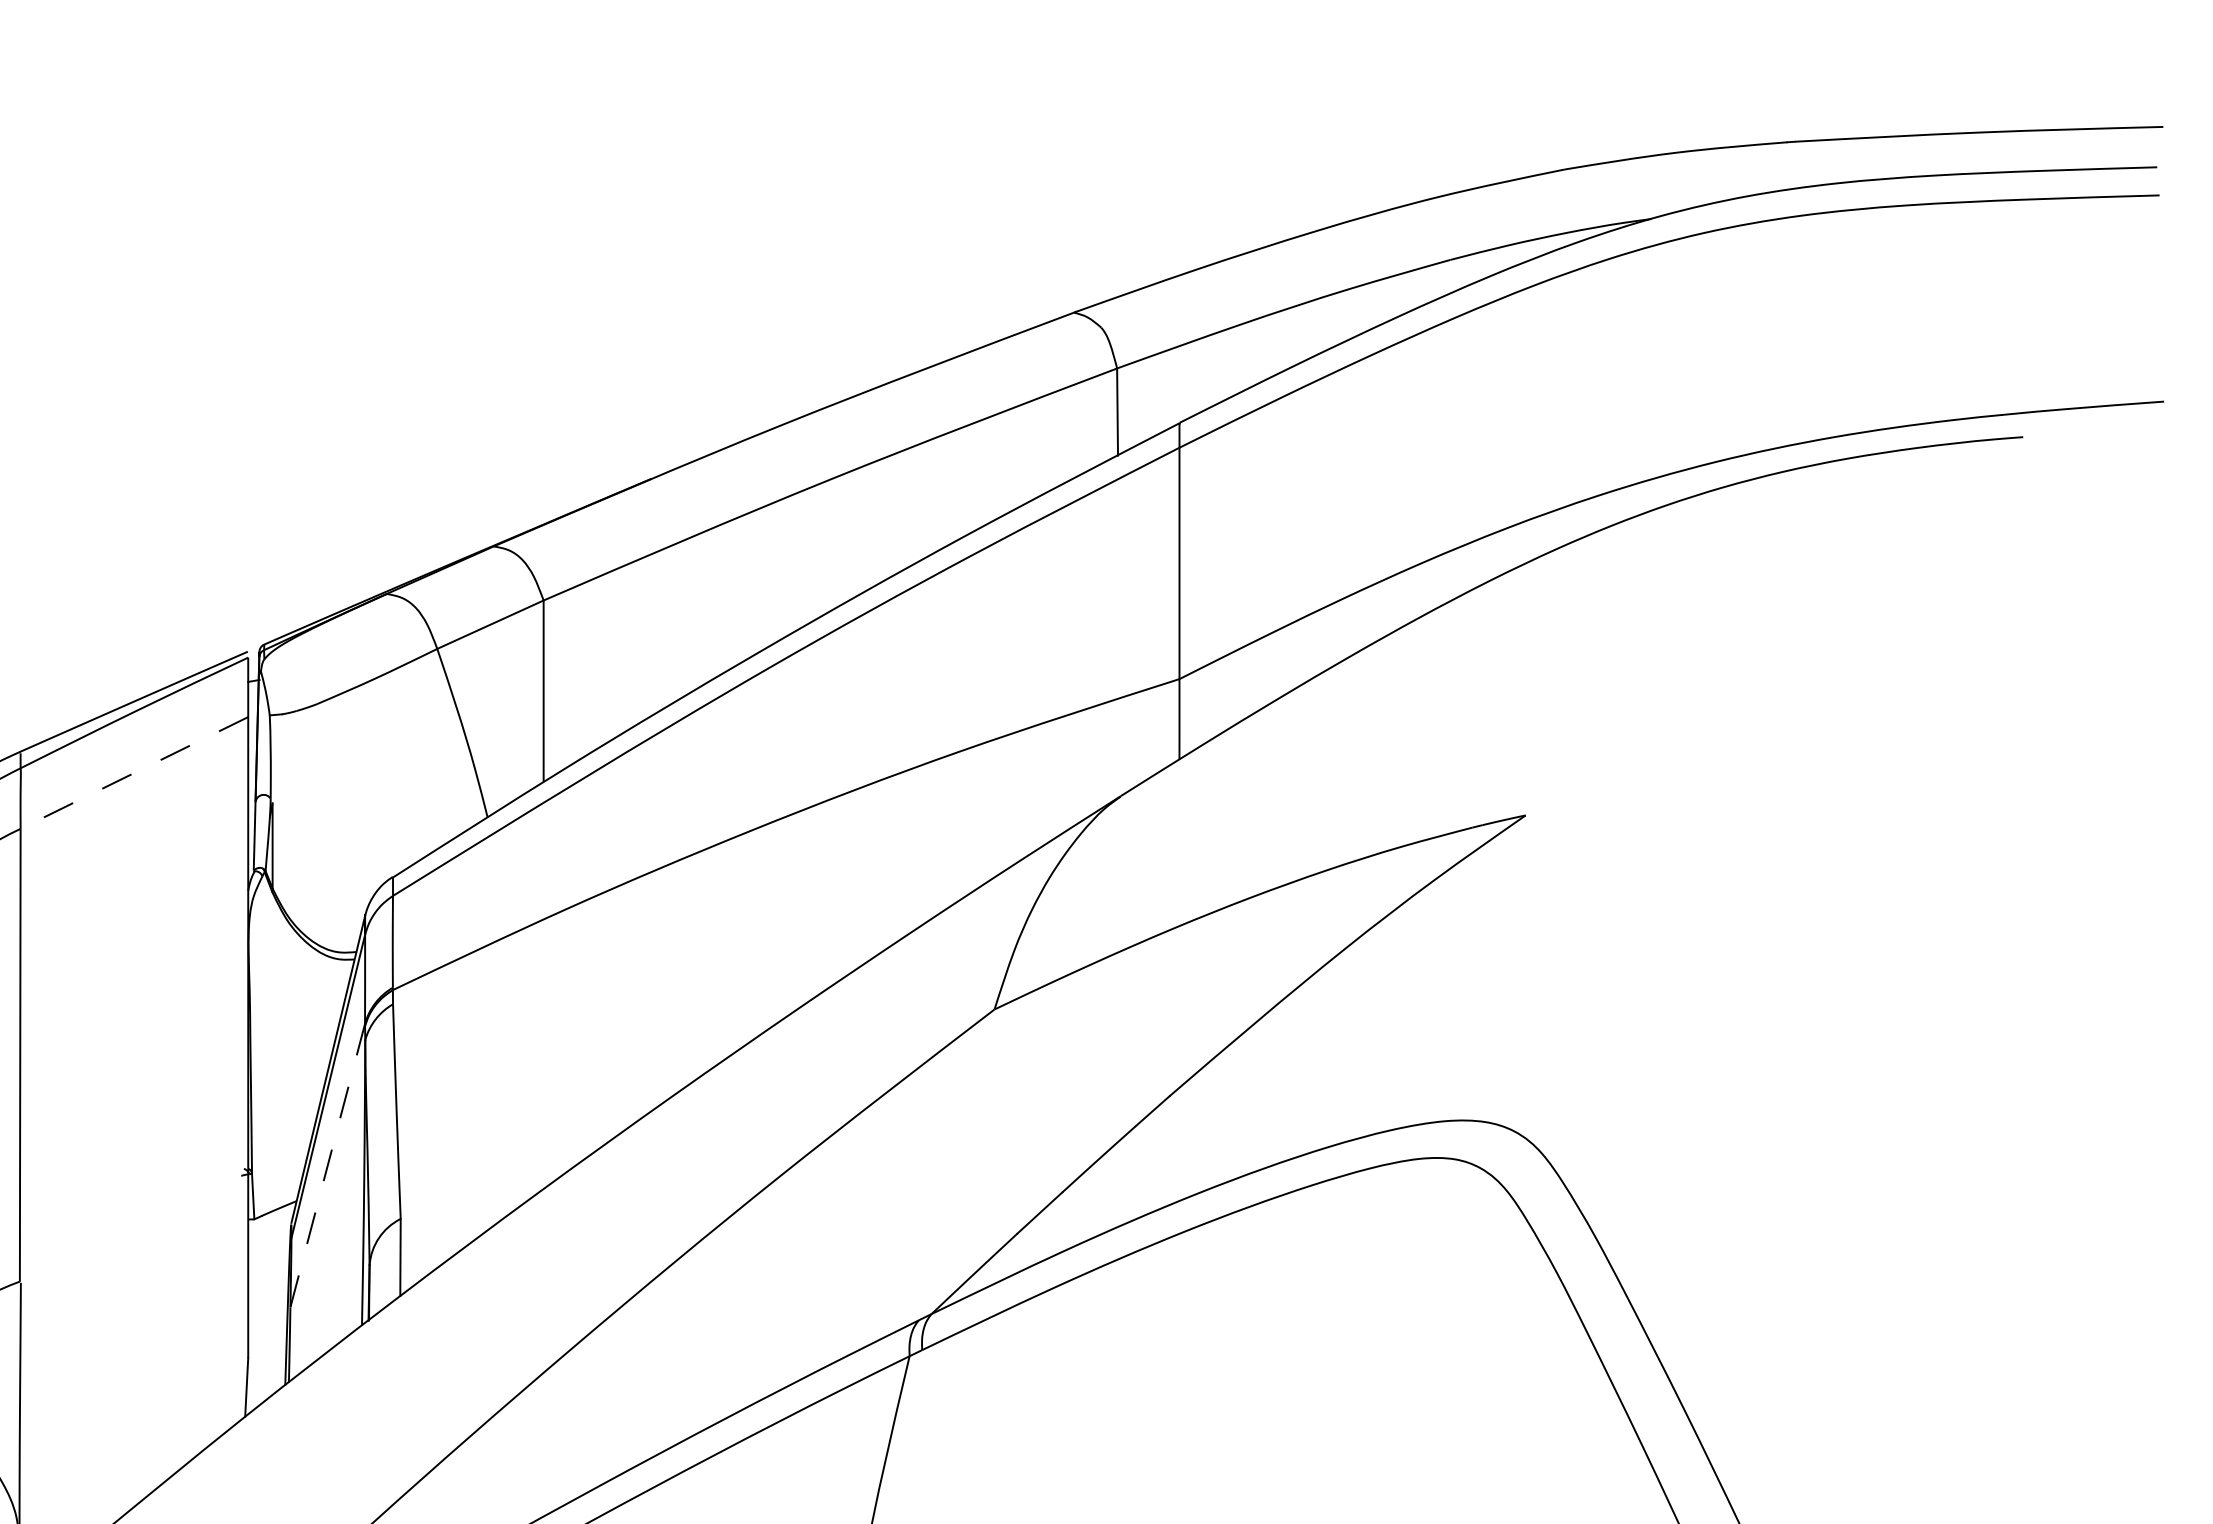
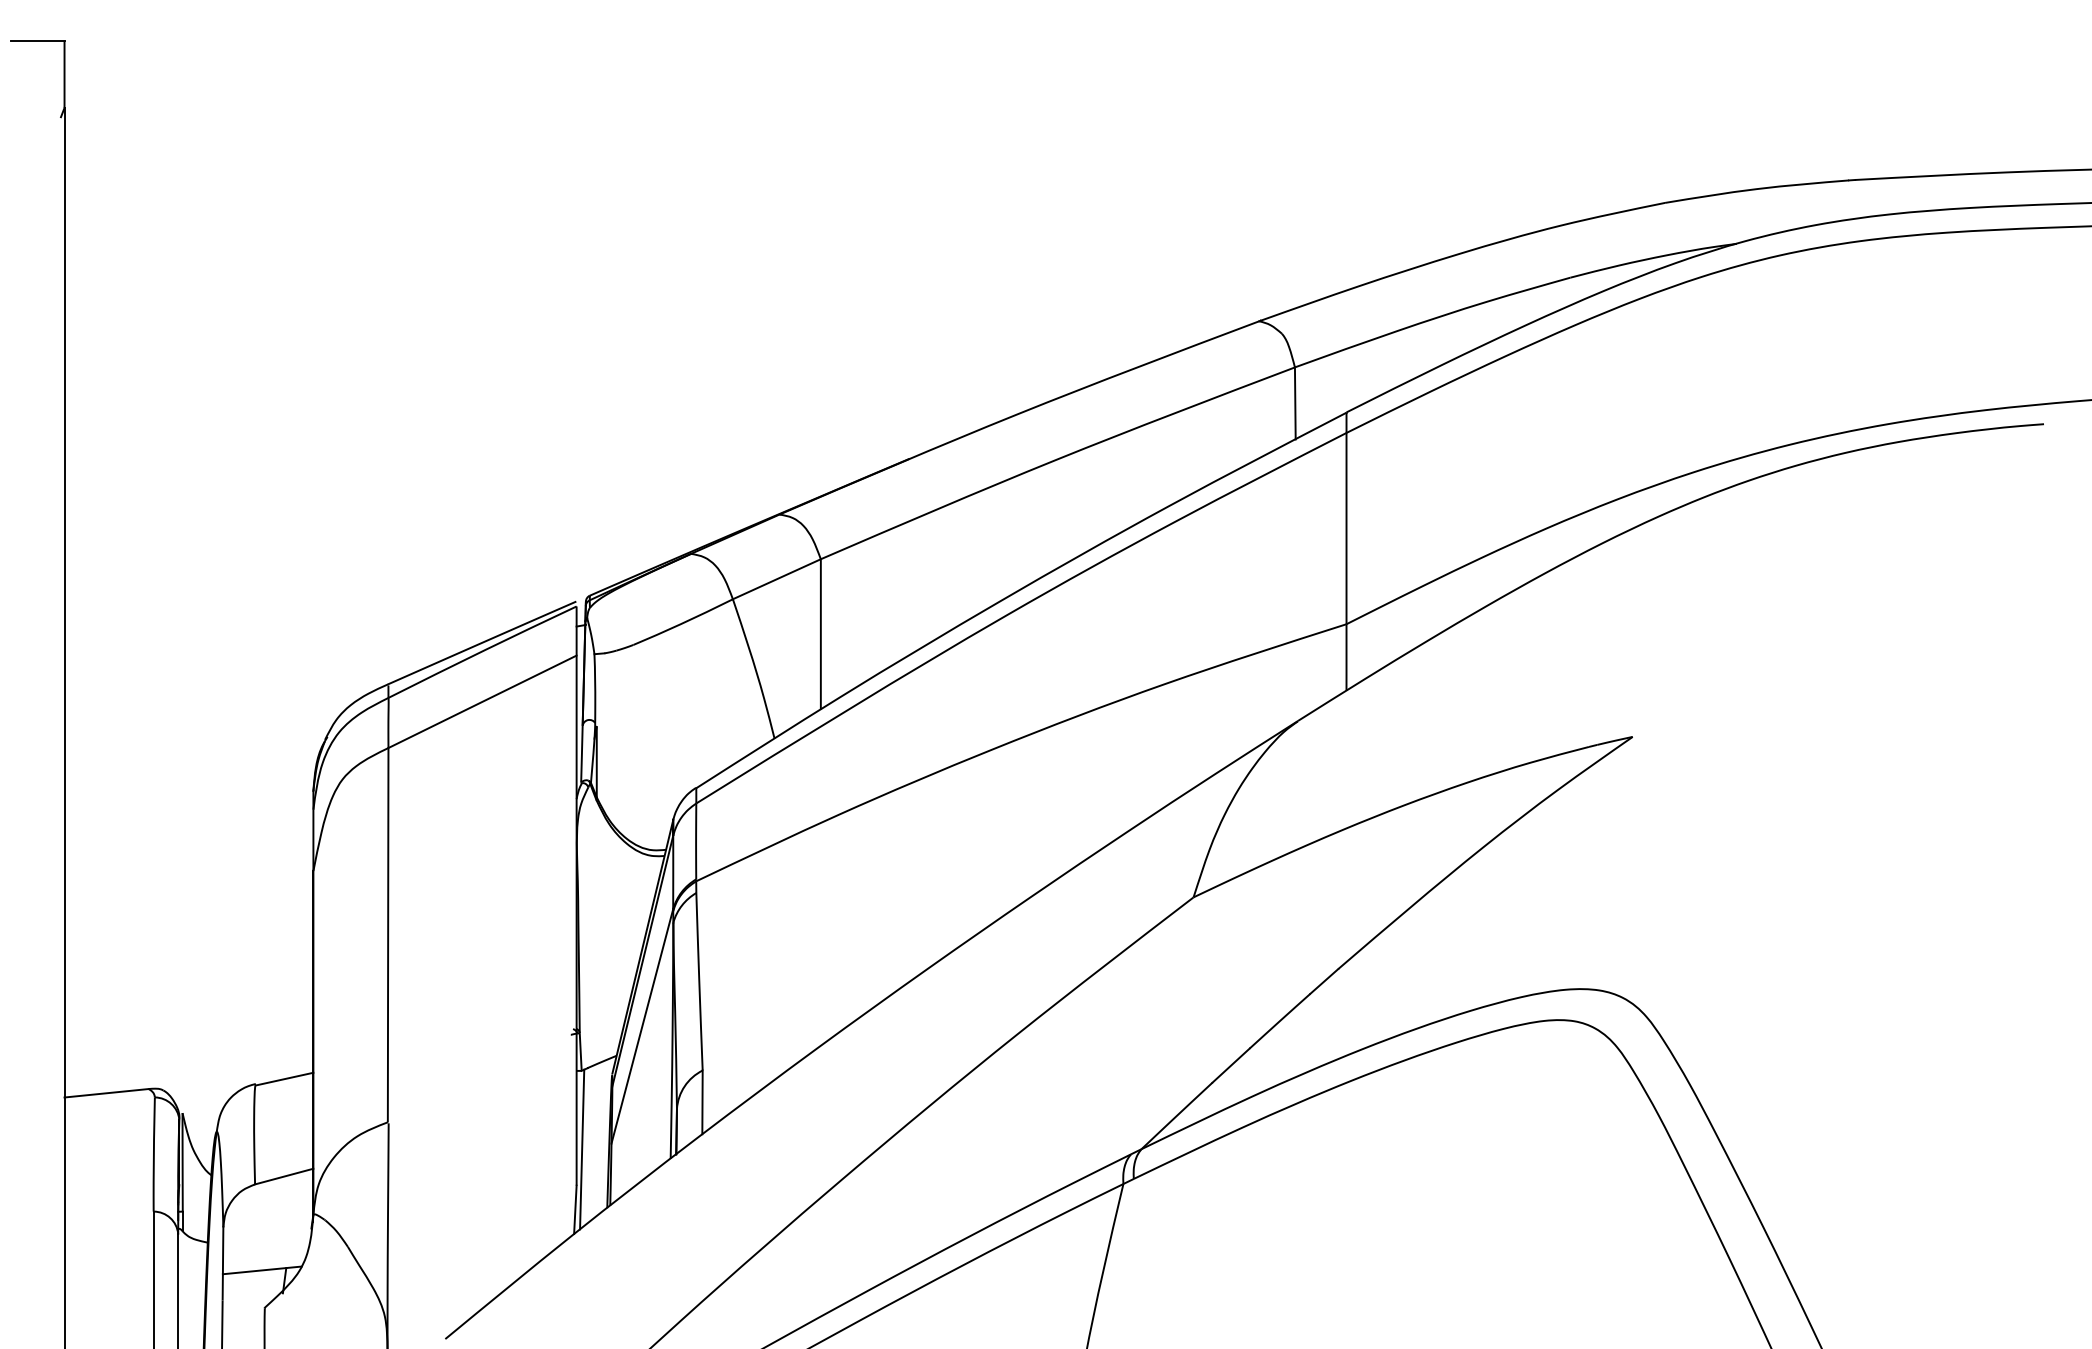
line: (134, 772) -> (482, 701), dashed -> solid
line: (327, 1165) -> (642, 1026), dashed -> solid
line: (255, 1314) -> (582, 1149), added

